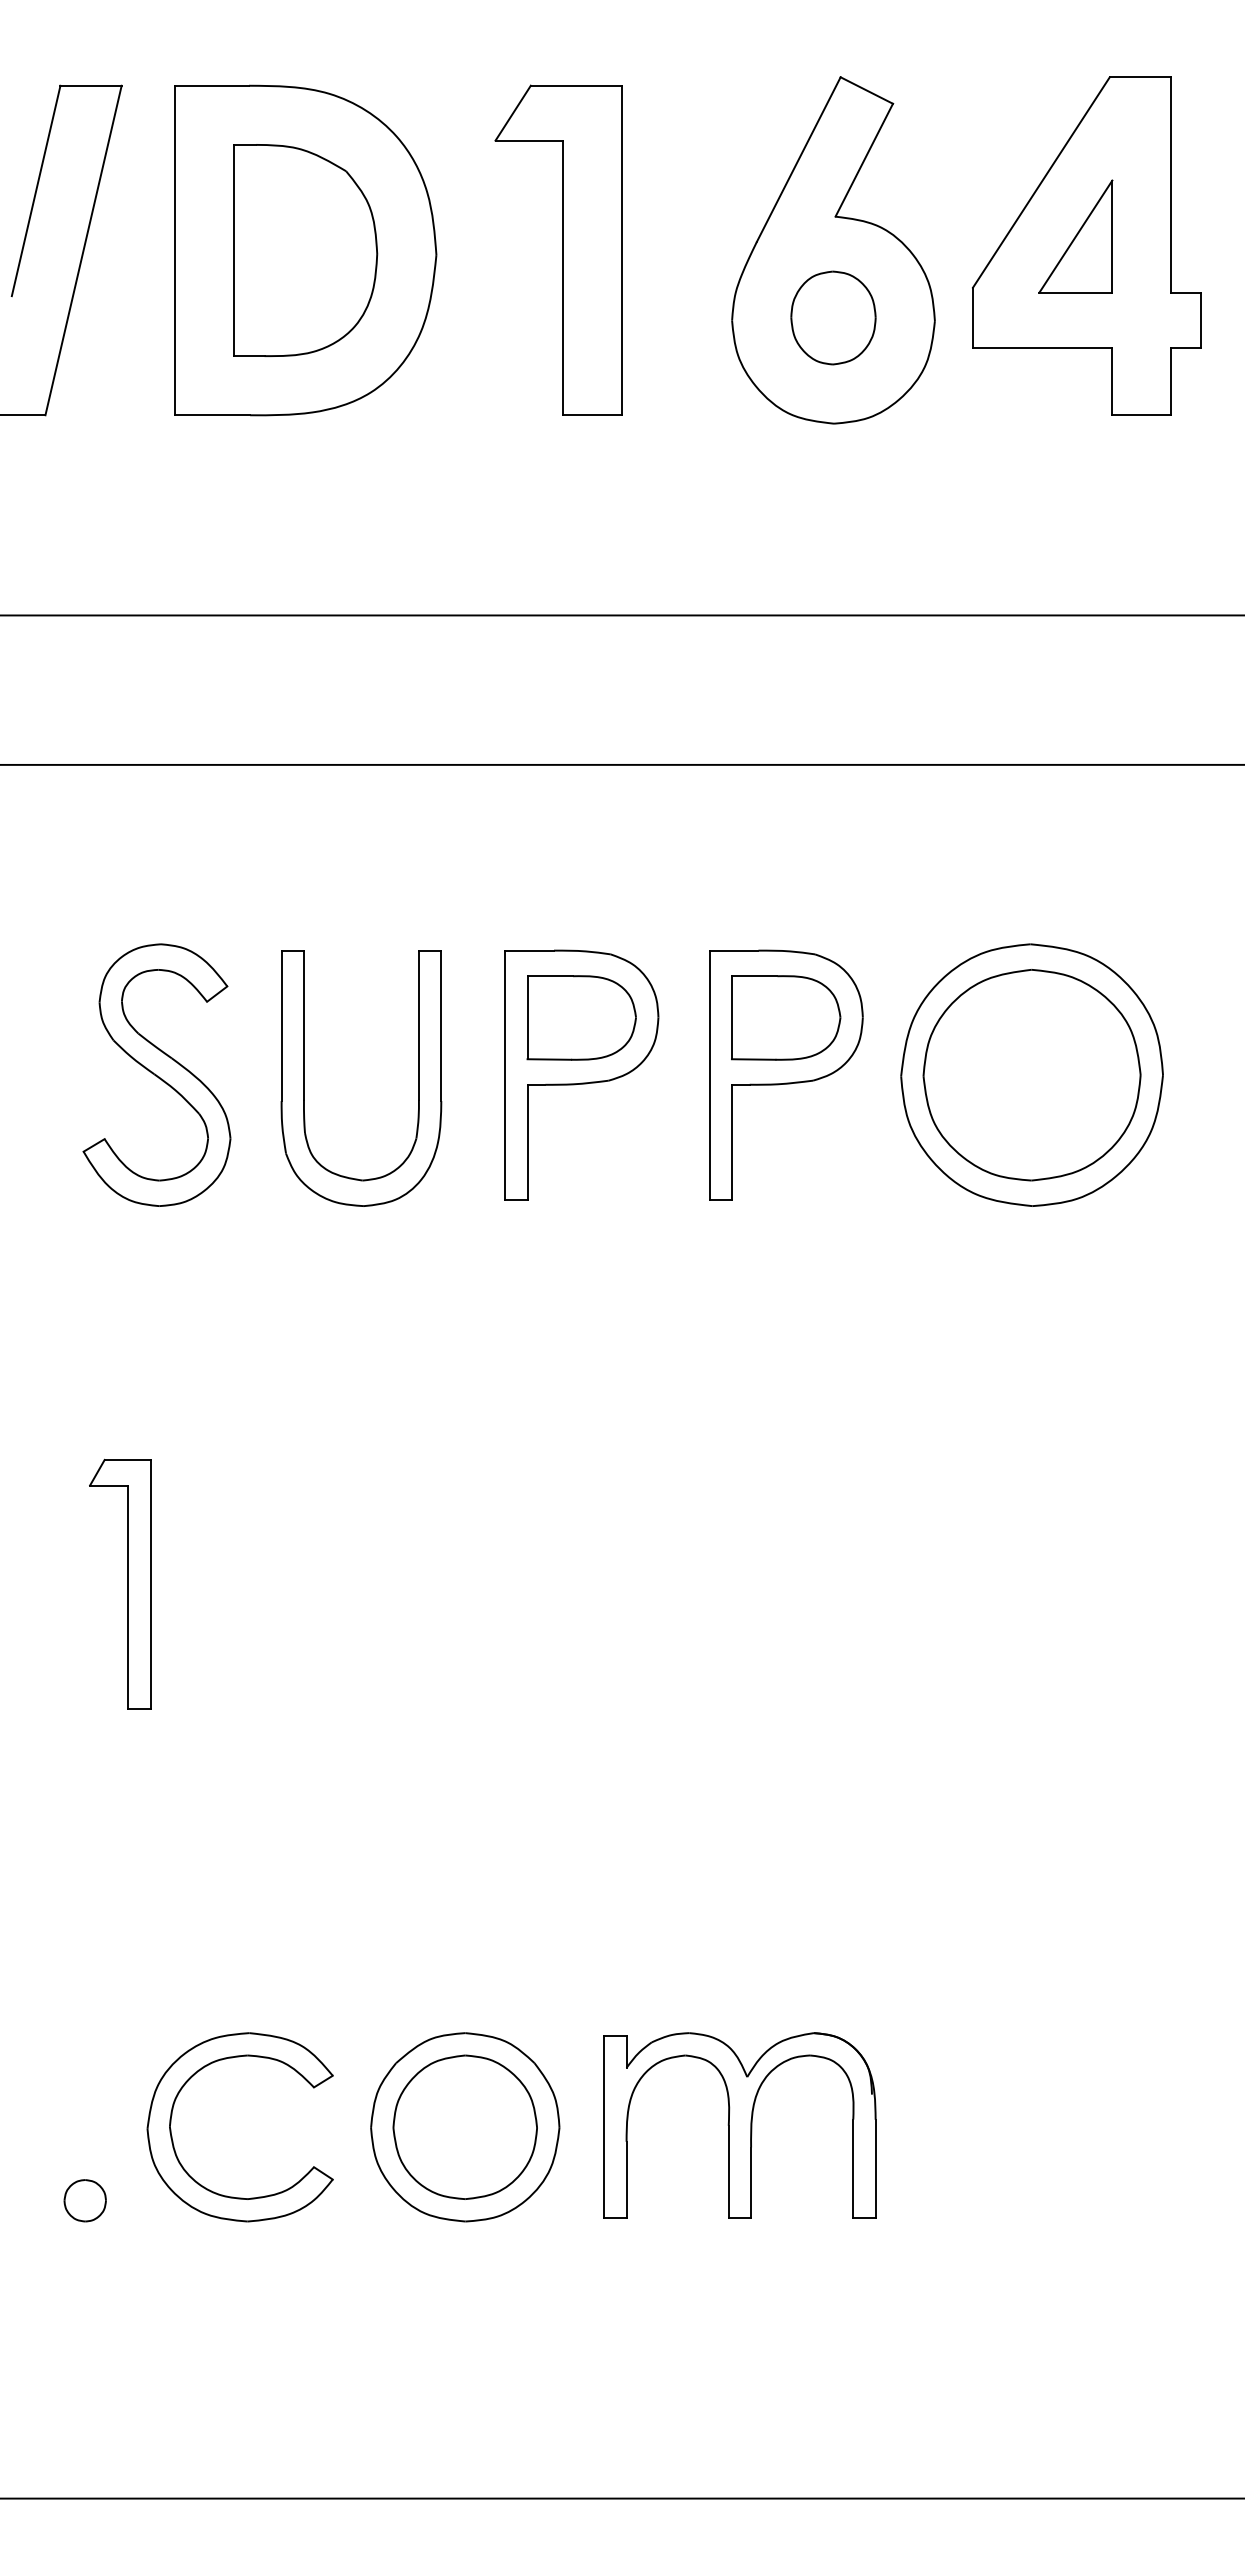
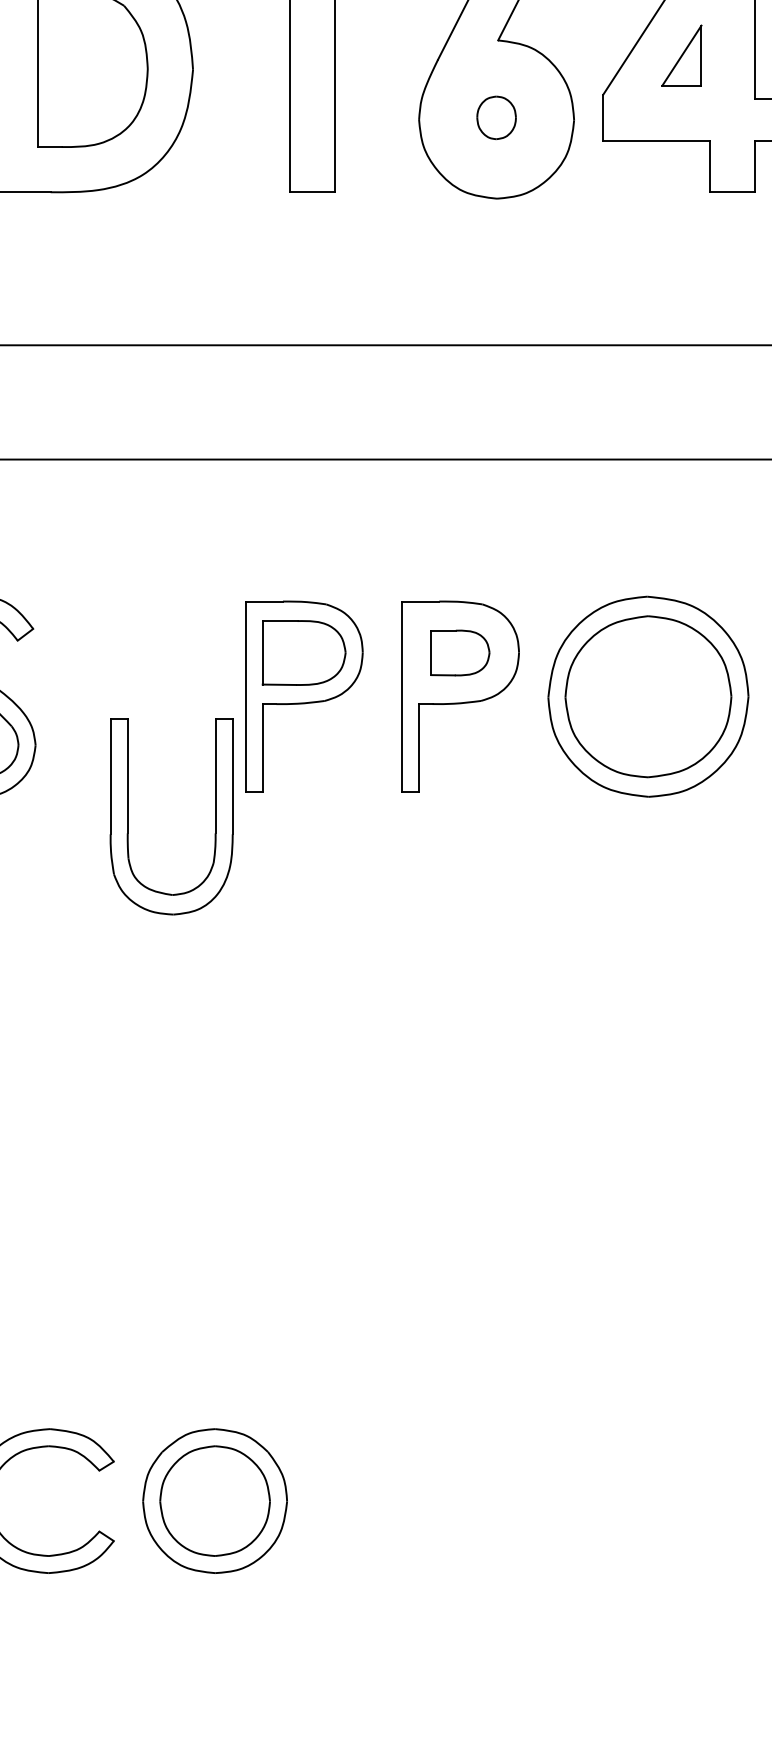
part: (1075, 236) -> (681, 55), size x0.7
part: (833, 317) -> (496, 117), size x0.6
part: (786, 1017) -> (460, 652), size x0.7
part: (304, 1078) -> (128, 817), moved
part: (739, 2125) -> (424, 1499), removed

